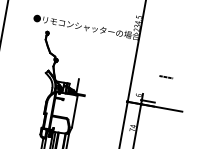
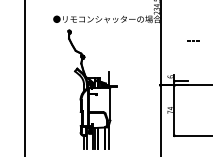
line: (165, 76) -> (193, 40), moved

